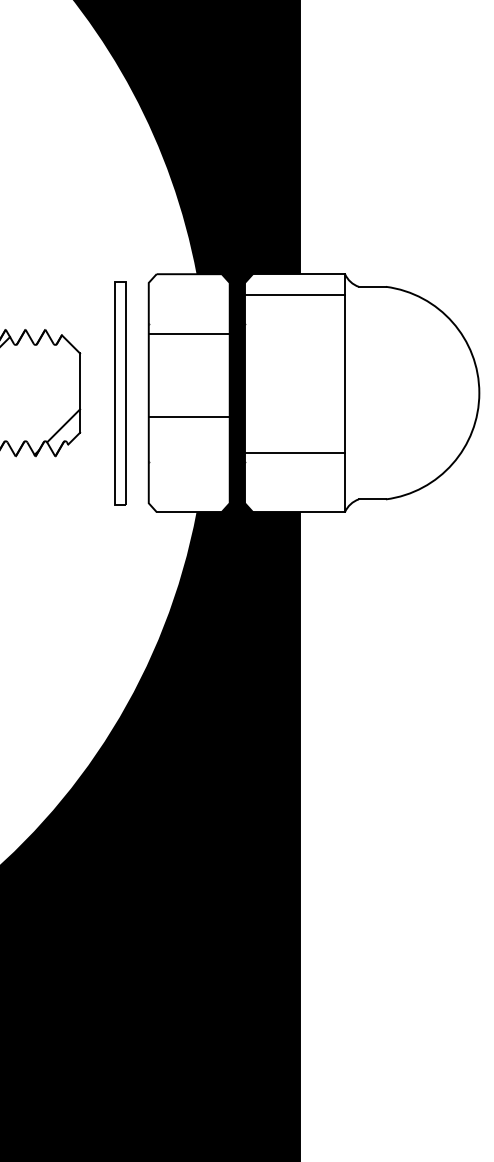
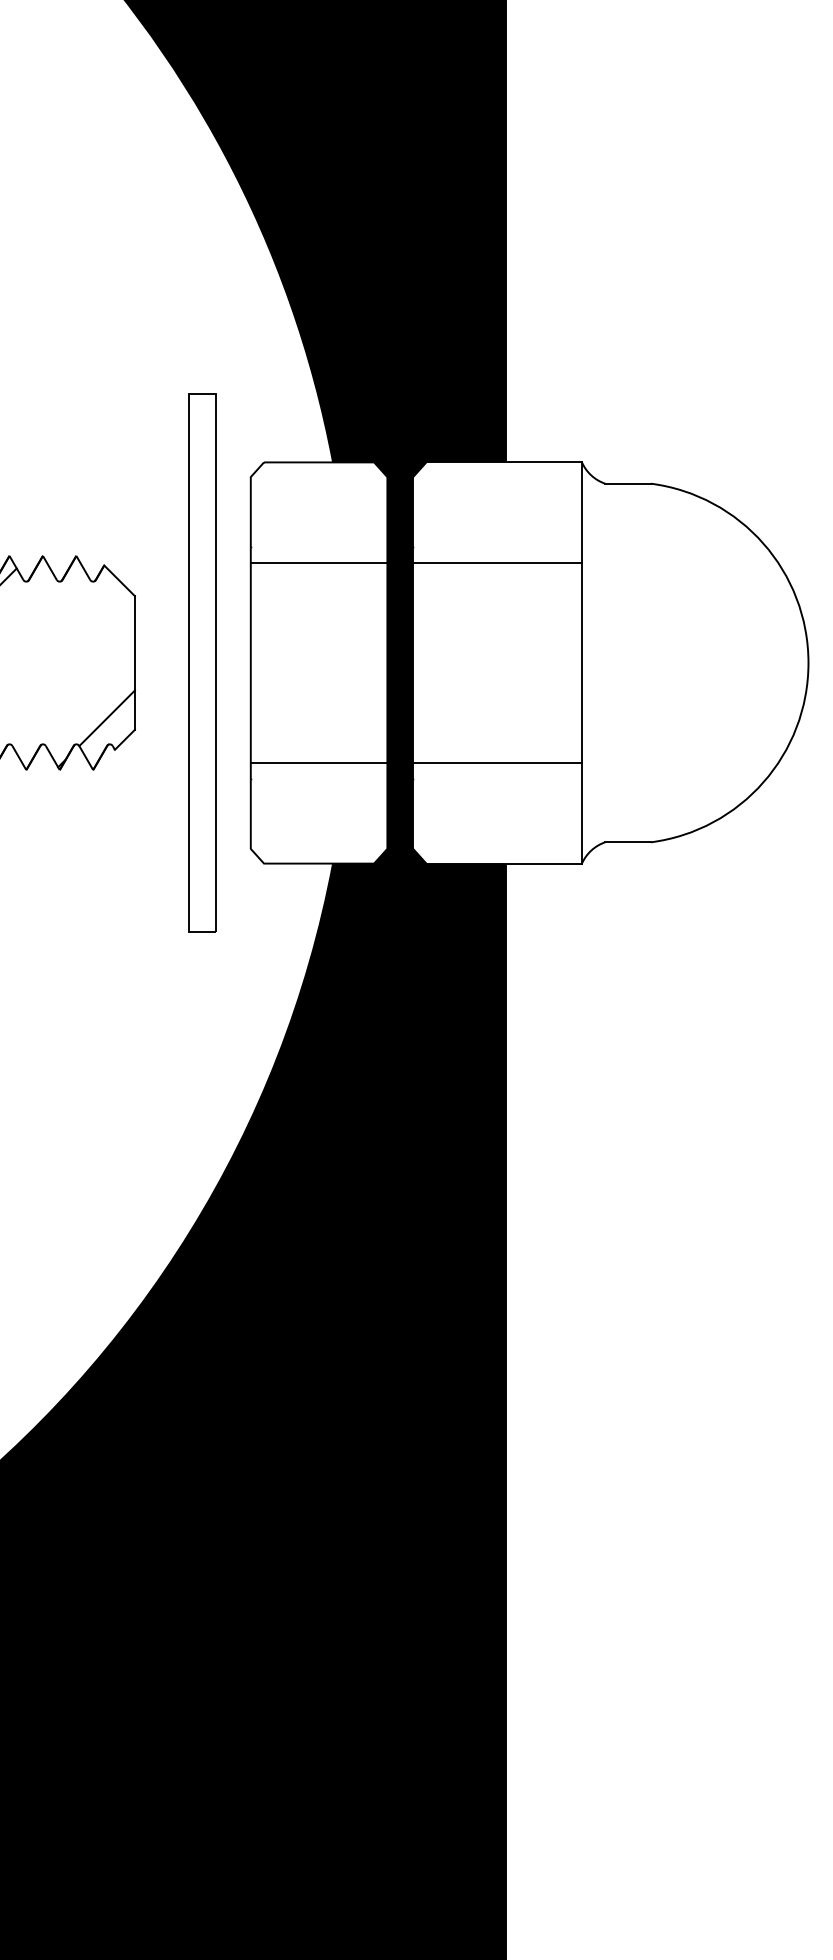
line: (295, 294) -> (498, 562), moved
part: (119, 393) -> (201, 663), size x1.43
line: (188, 416) -> (317, 763), moved

